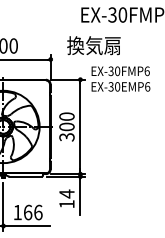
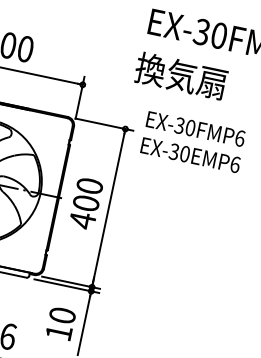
text: (93, 45) -> (180, 75), moved
text: (66, 136) -> (82, 219), 300 -> 400
text: (66, 193) -> (61, 314), 14 -> 10

